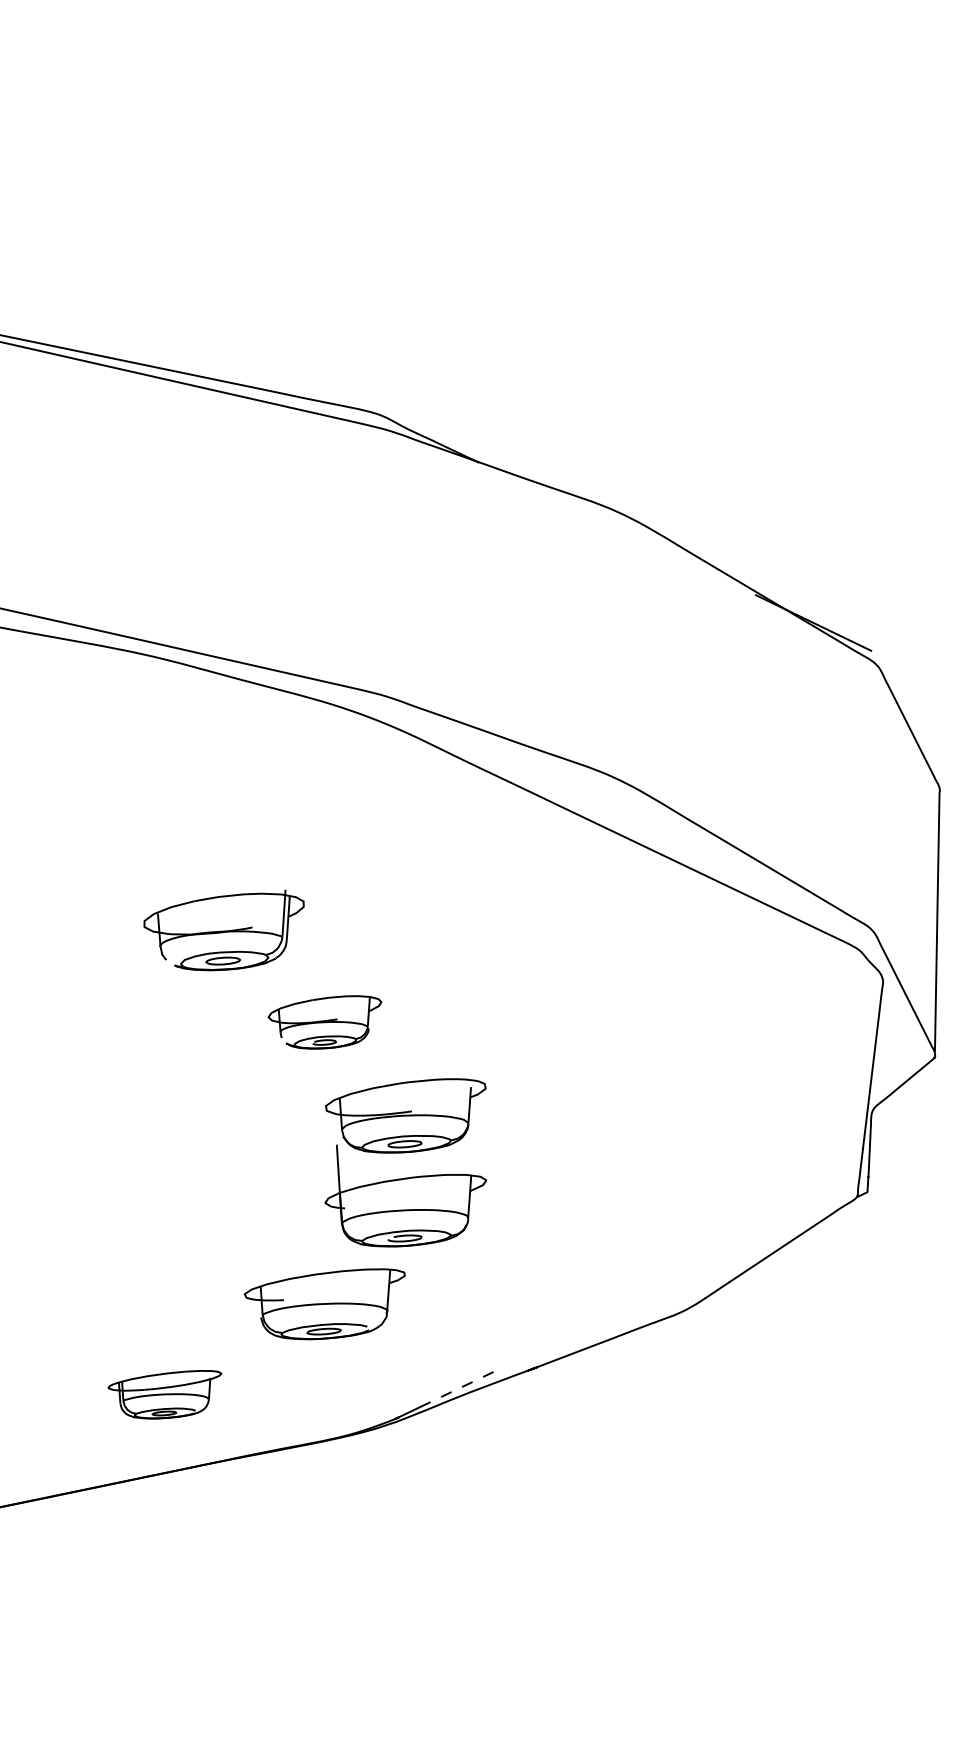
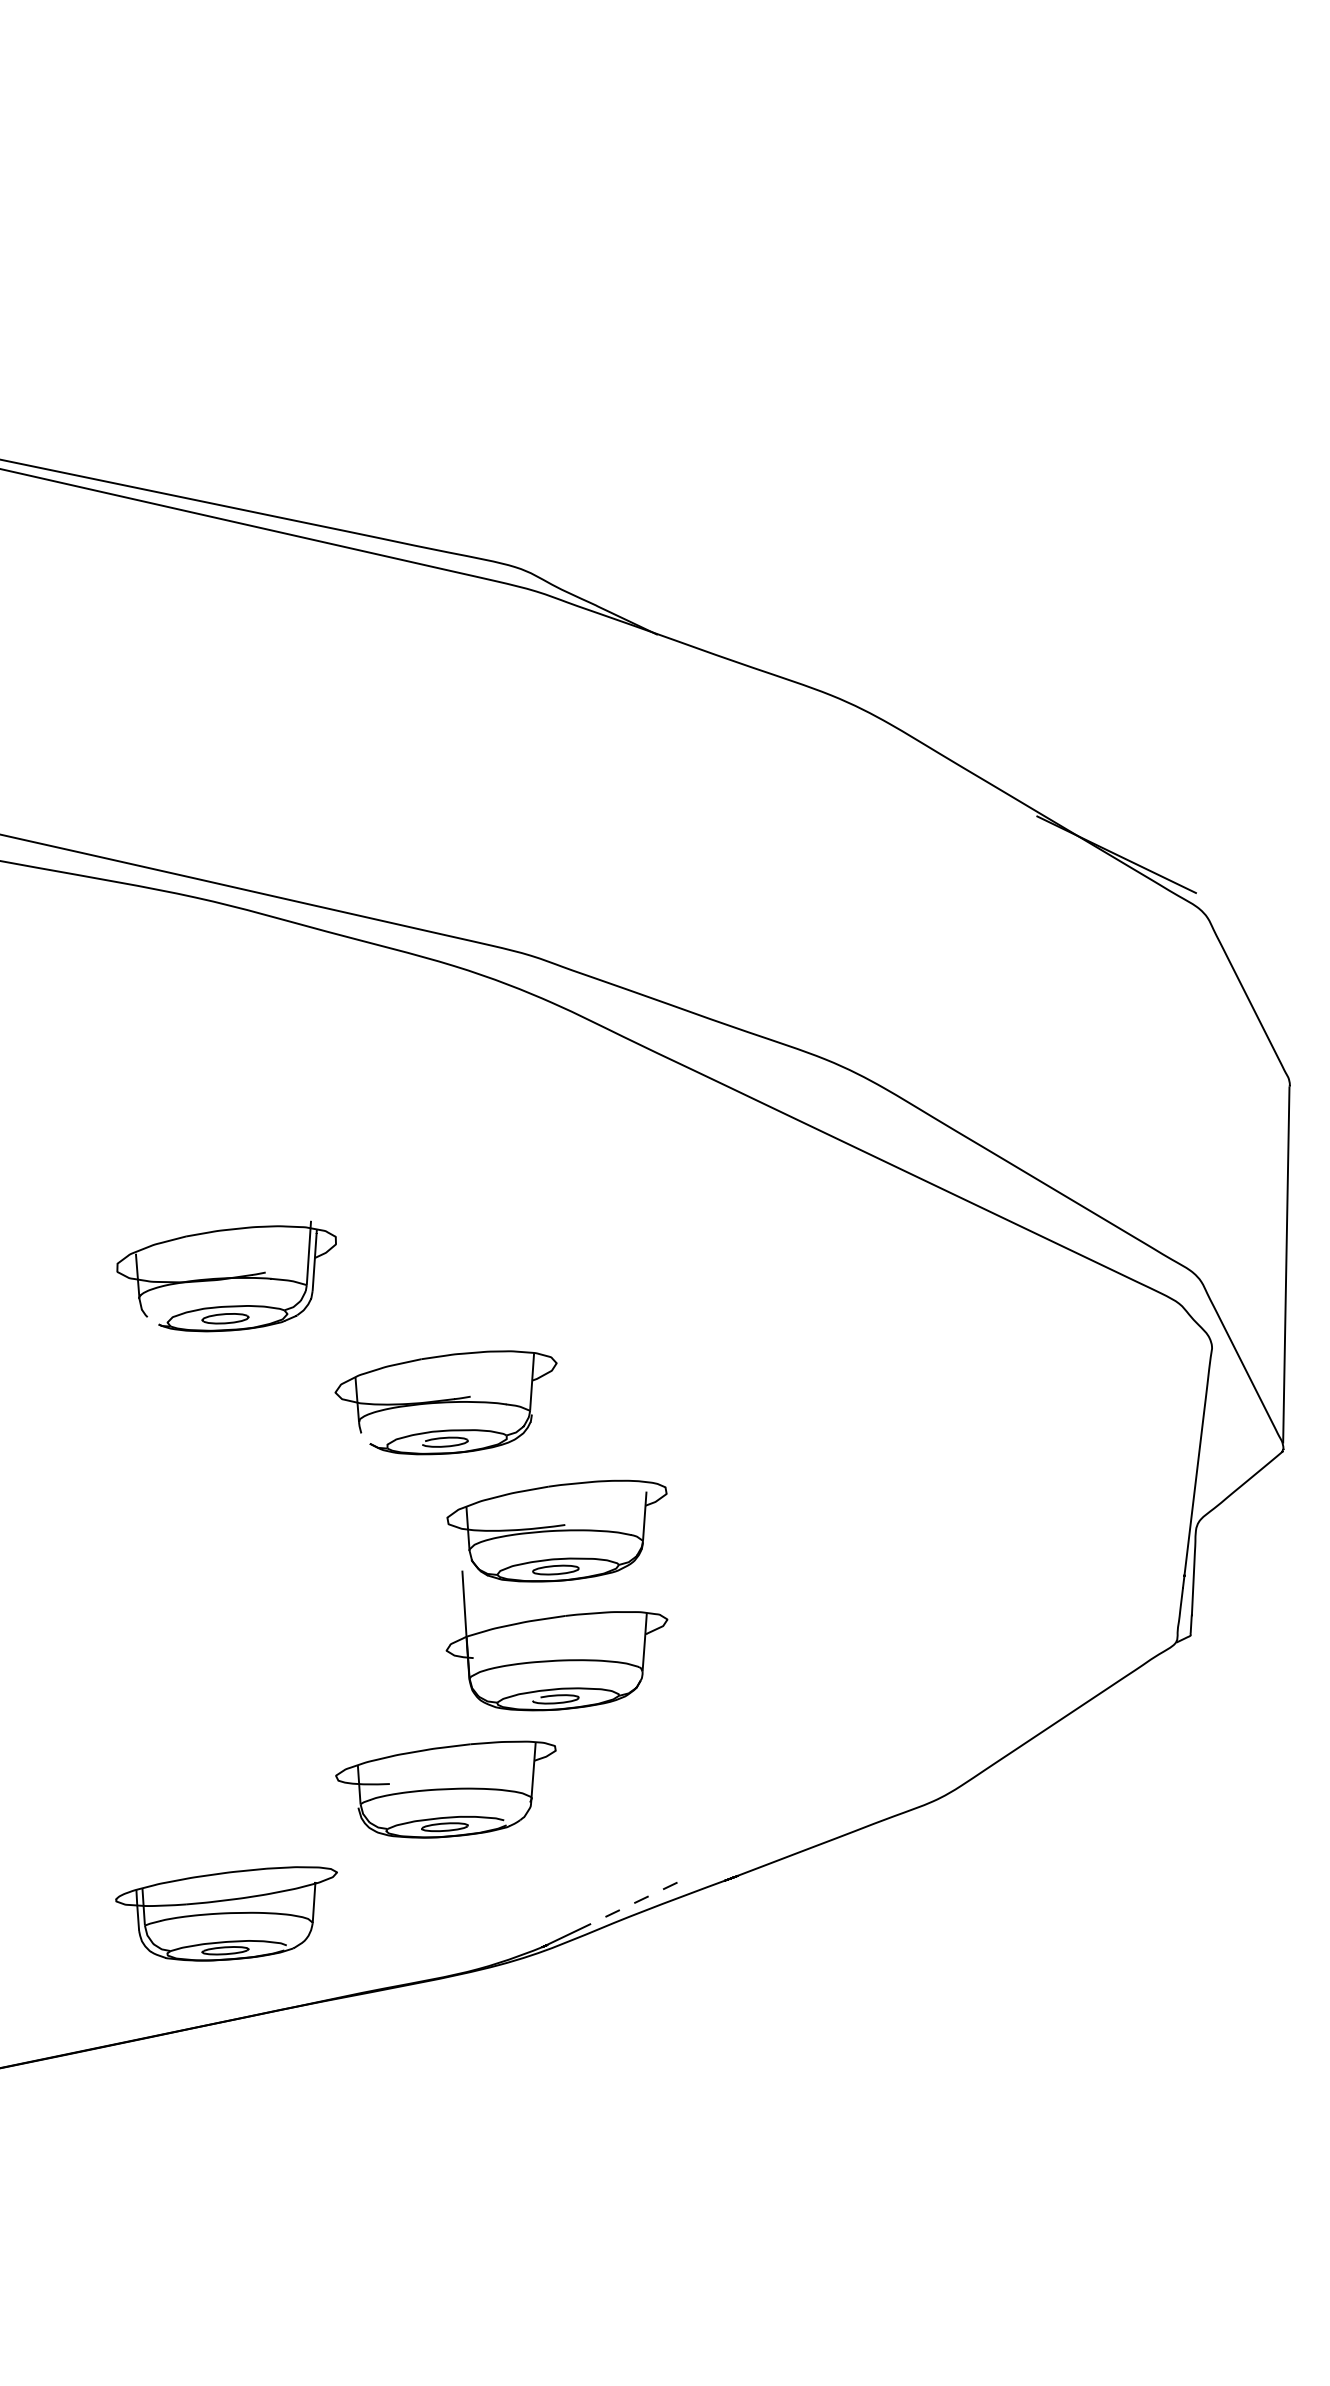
part: (223, 930) -> (225, 1276), moved
part: (324, 1022) -> (445, 1402), size x1.43
part: (164, 1394) -> (225, 1913), size x1.43

